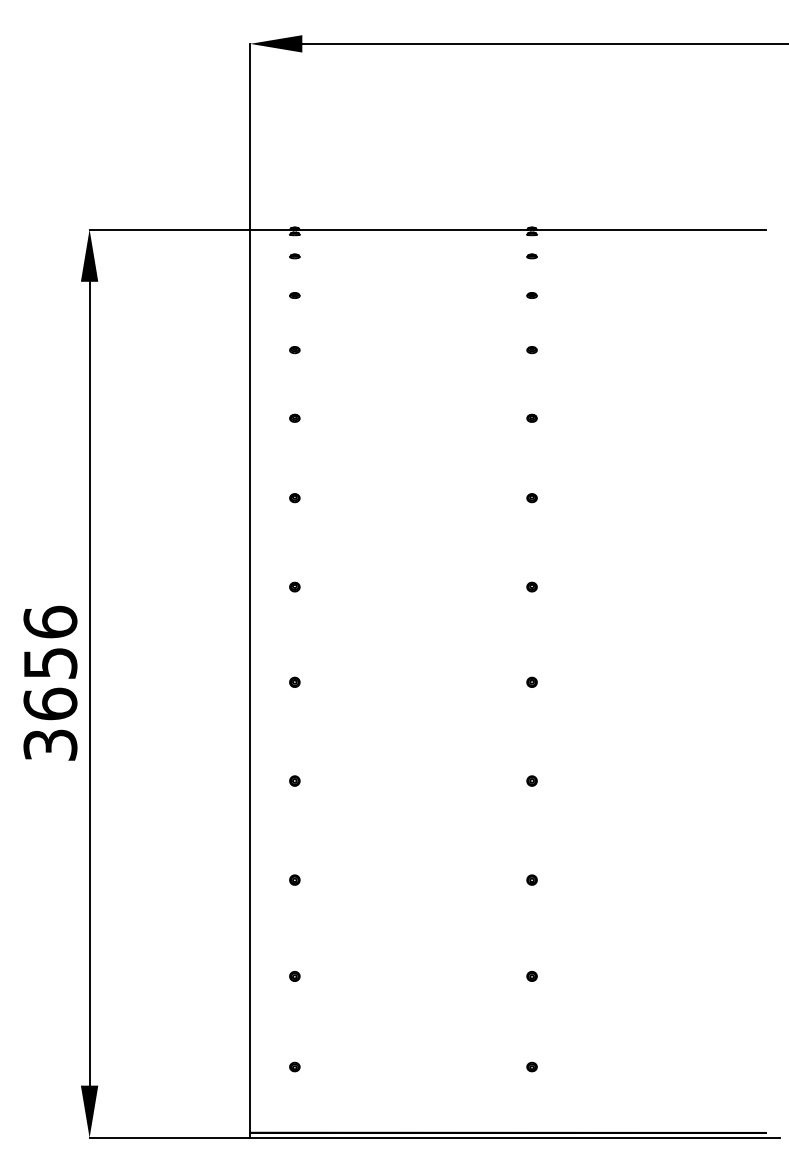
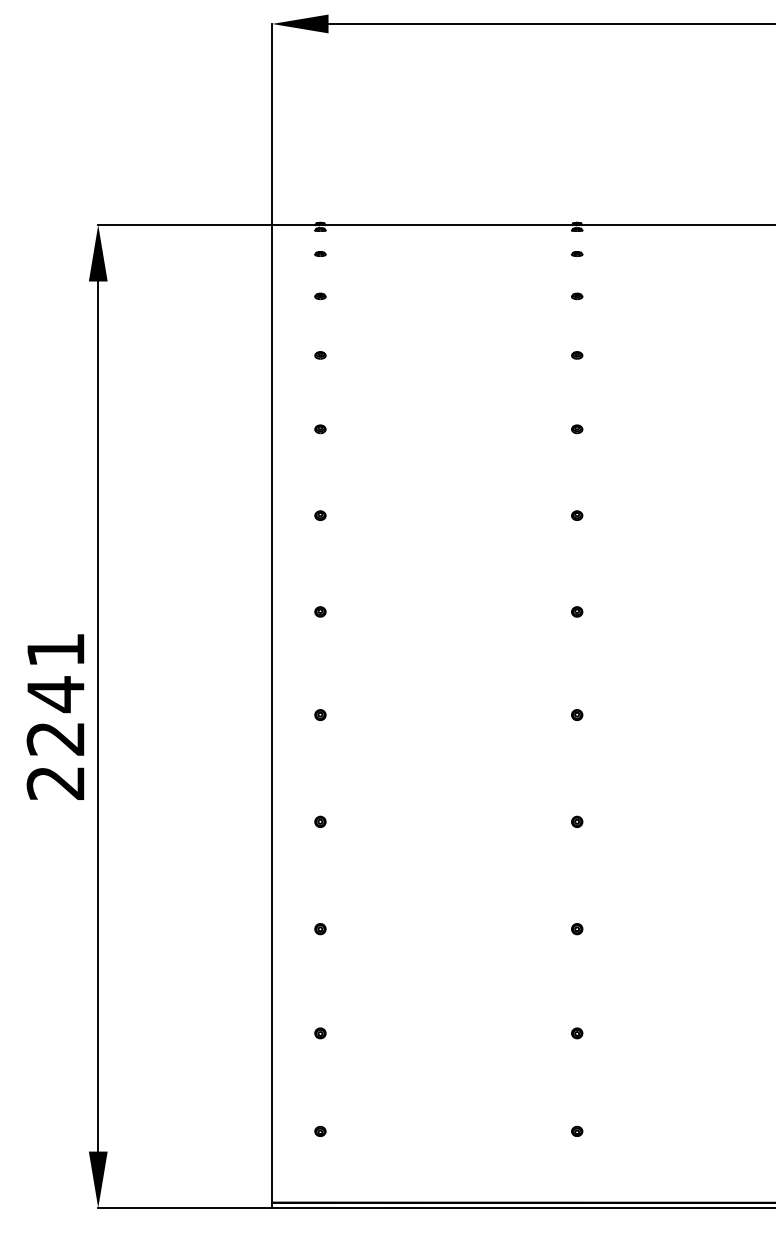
text: (50, 682) -> (55, 715), 3656 -> 2241

